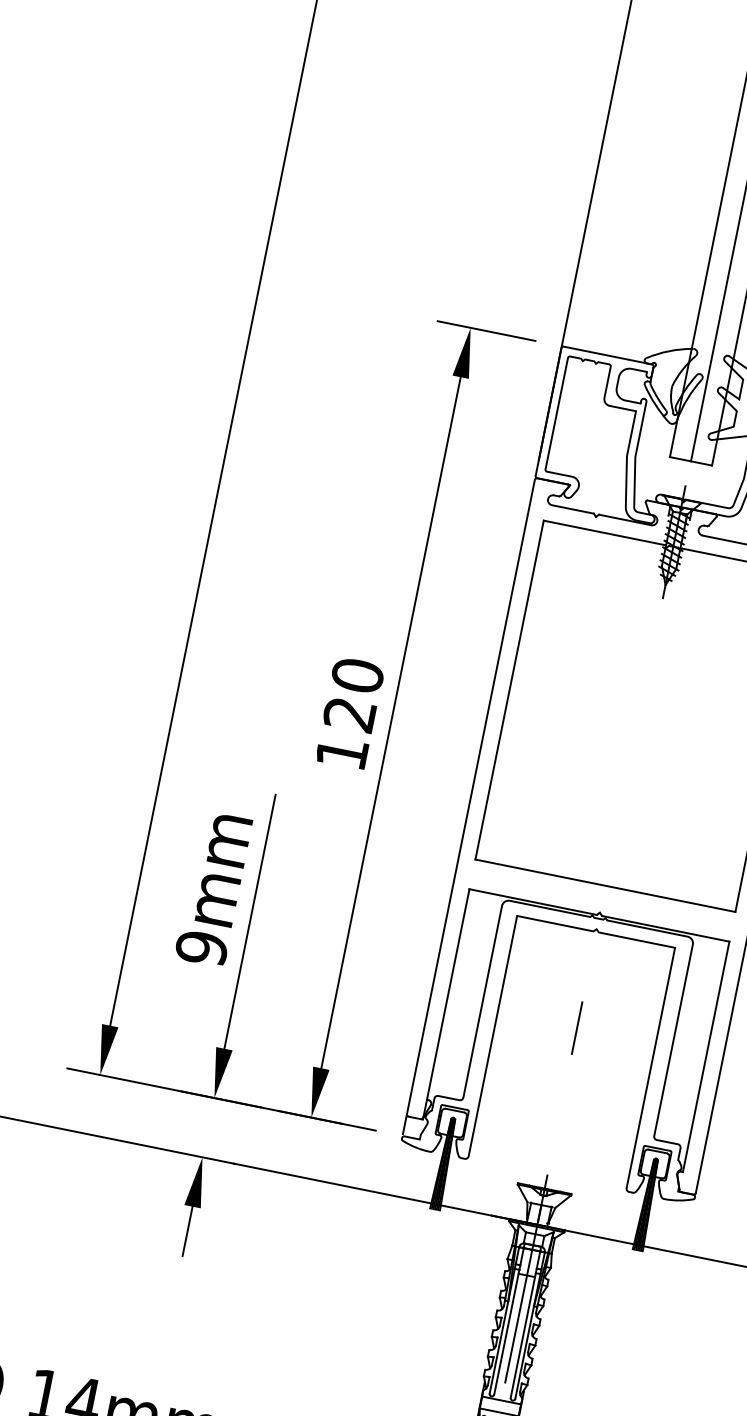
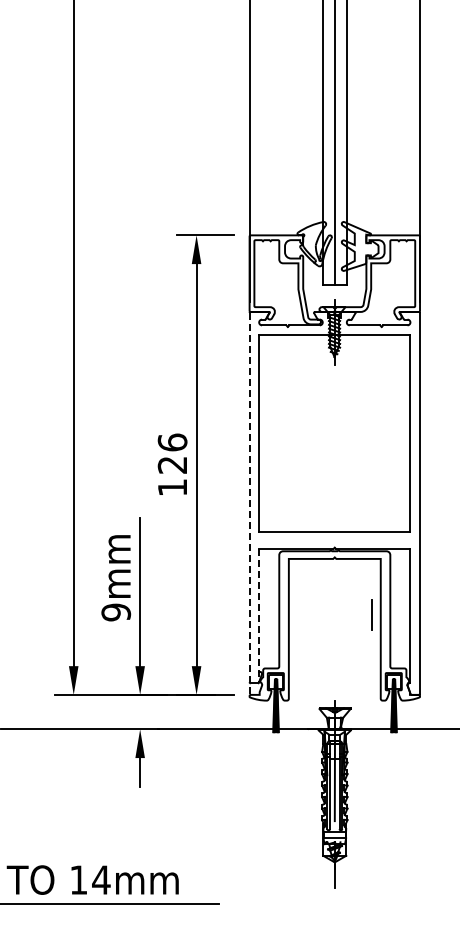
text: (357, 675) -> (172, 442), 120 -> 126
line: (468, 807) -> (249, 503), solid -> dashed
line: (446, 1004) -> (259, 616), solid -> dashed
line: (576, 1027) -> (371, 614), moved

